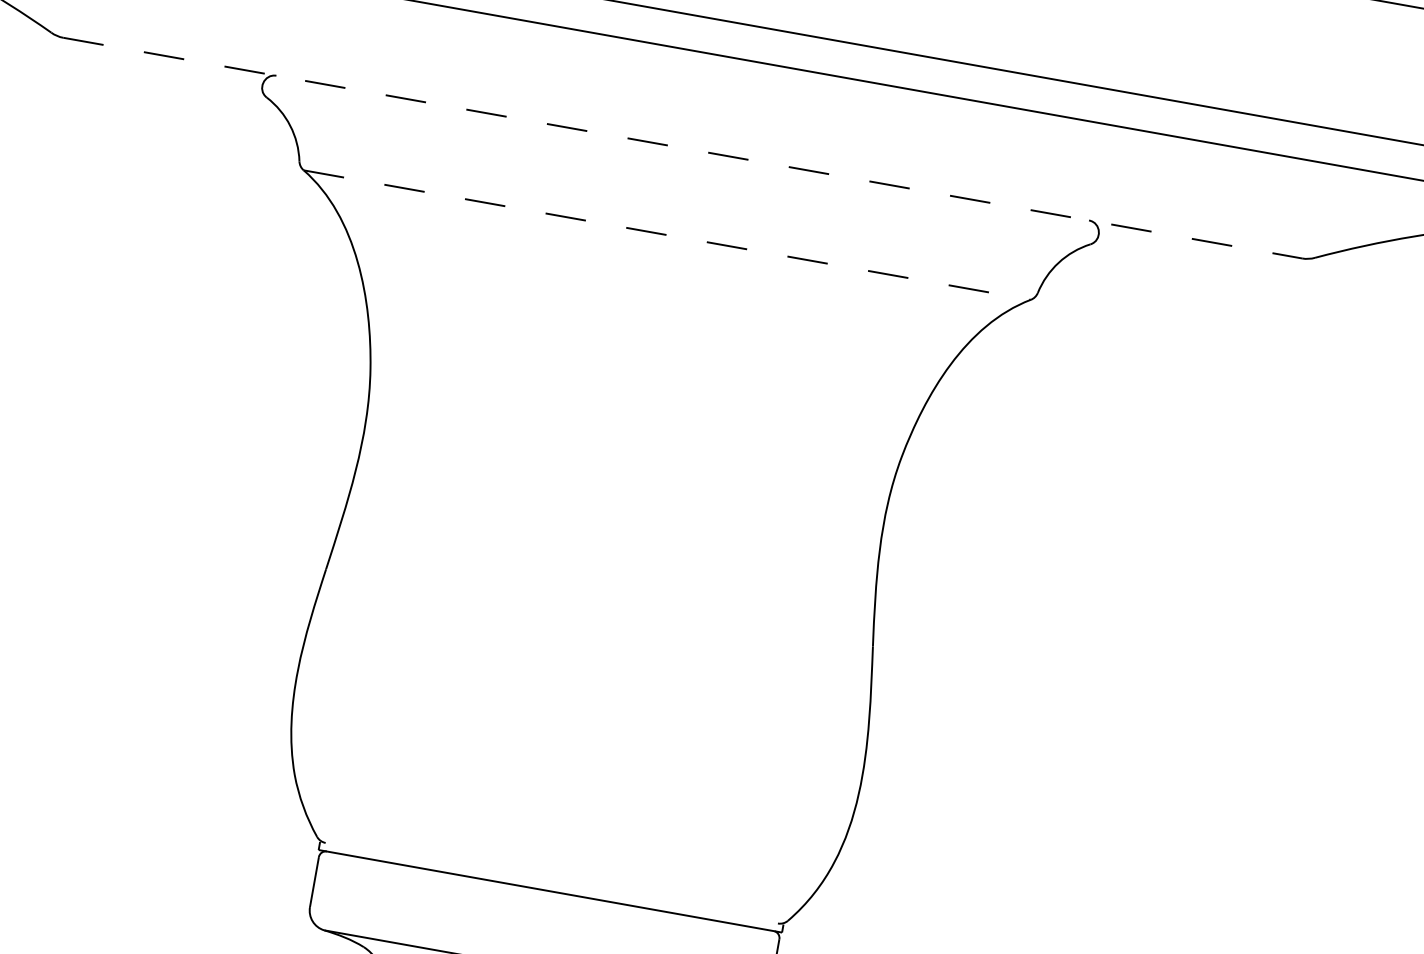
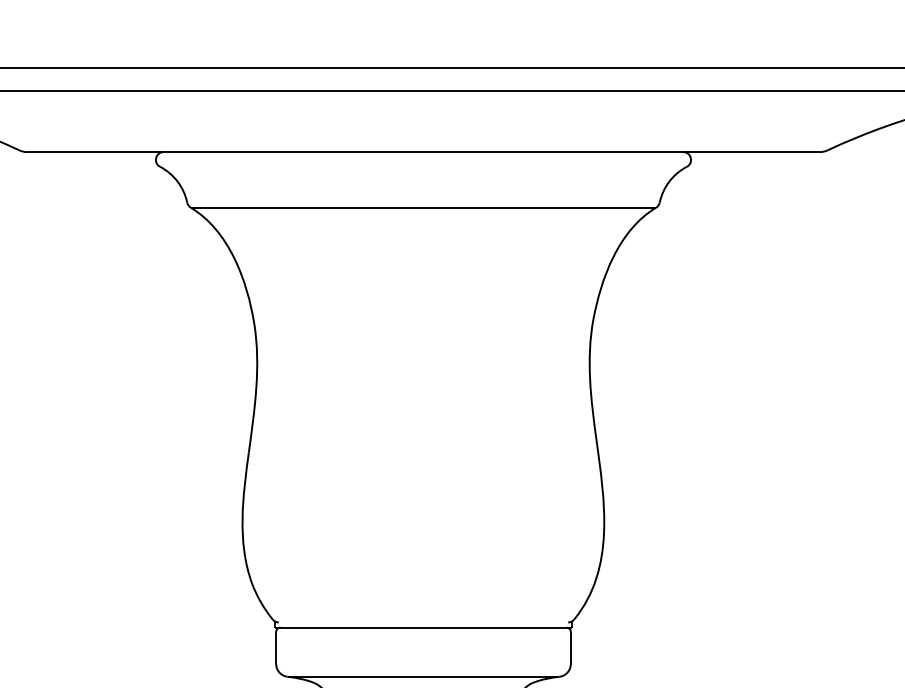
line: (682, 148) -> (423, 152), dashed -> solid
line: (667, 234) -> (423, 207), dashed -> solid

